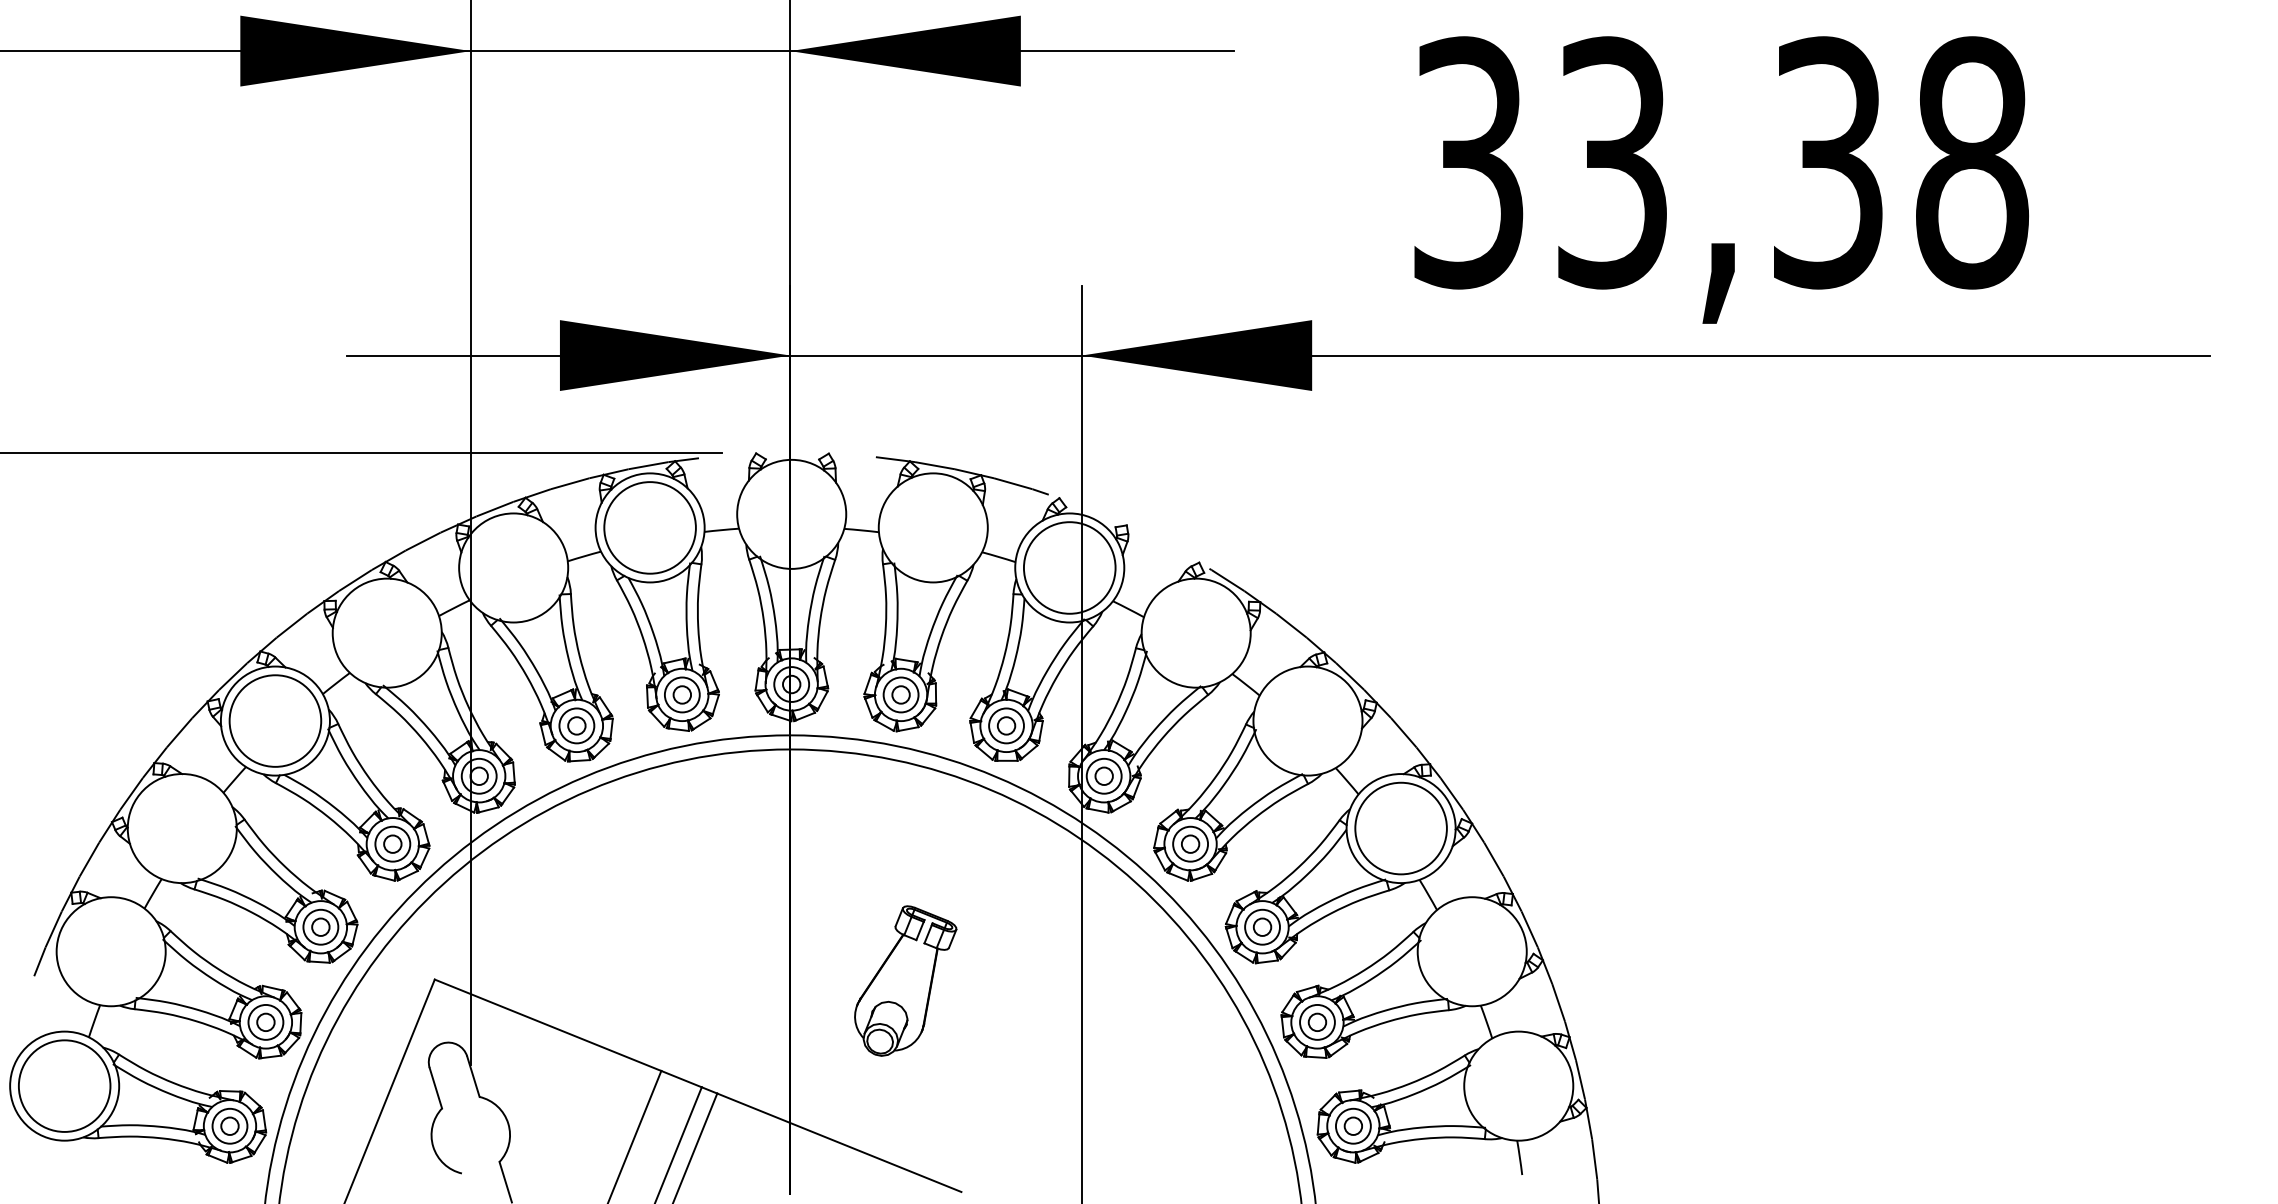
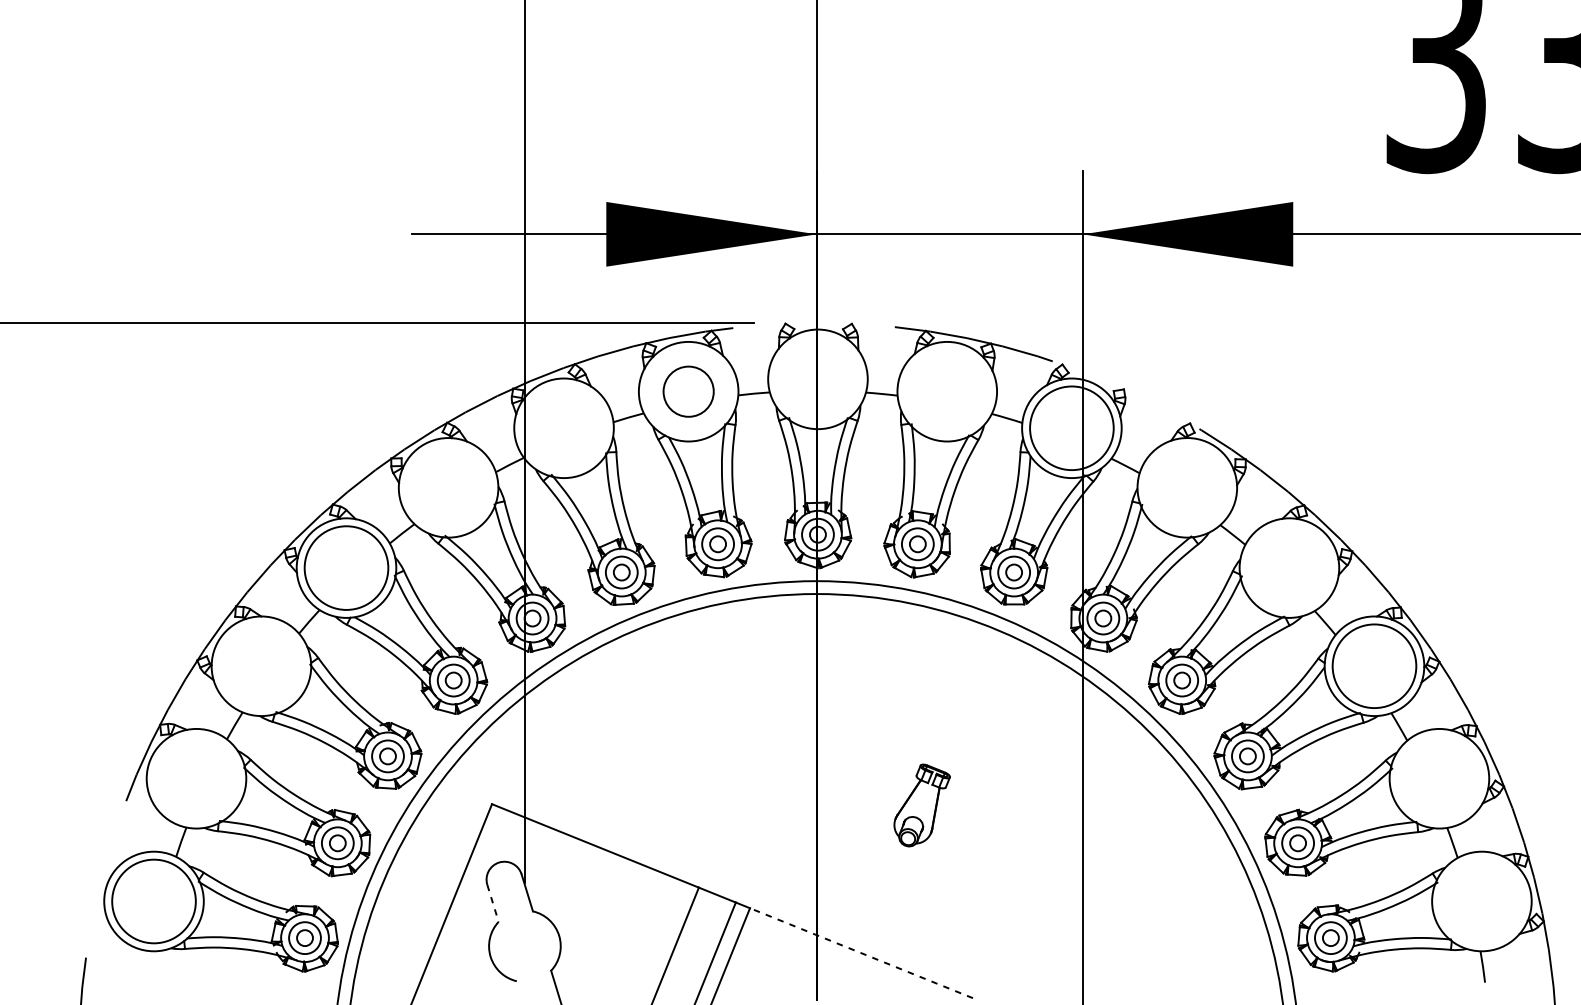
circle: (649, 527) -> (688, 391), size x0.6
part: (905, 980) -> (921, 805), size x0.6
line: (436, 1088) -> (493, 903), solid -> dashed
line: (839, 1142) -> (861, 952), solid -> dashed

